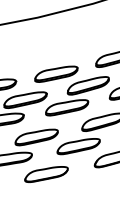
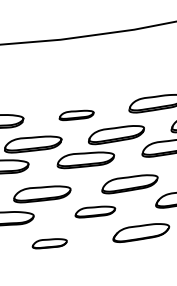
part: (56, 74) -> (76, 115), size x0.6
part: (78, 145) -> (95, 211), size x0.7
part: (46, 174) -> (49, 243), size x0.6

